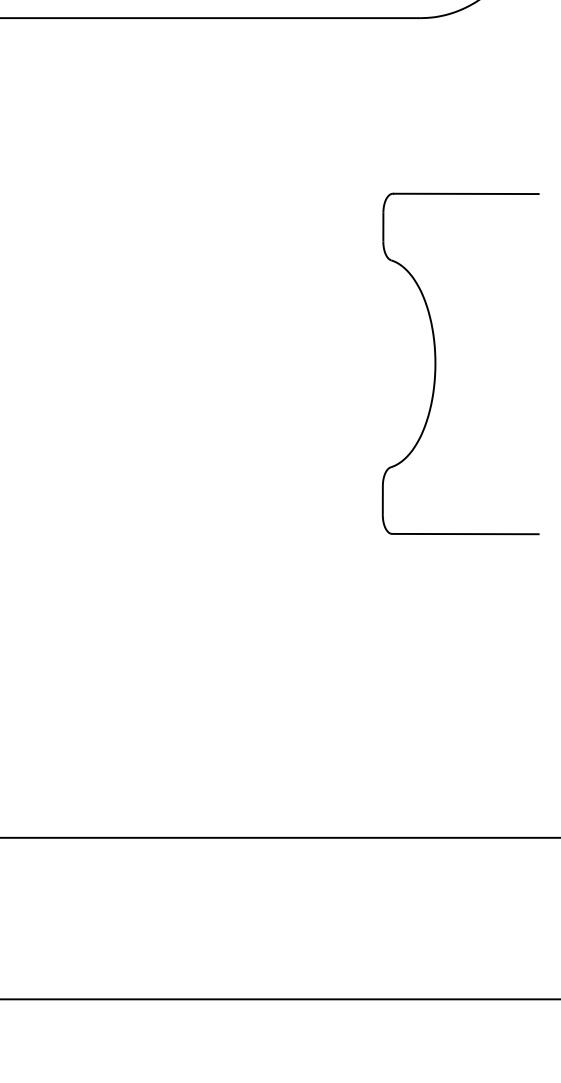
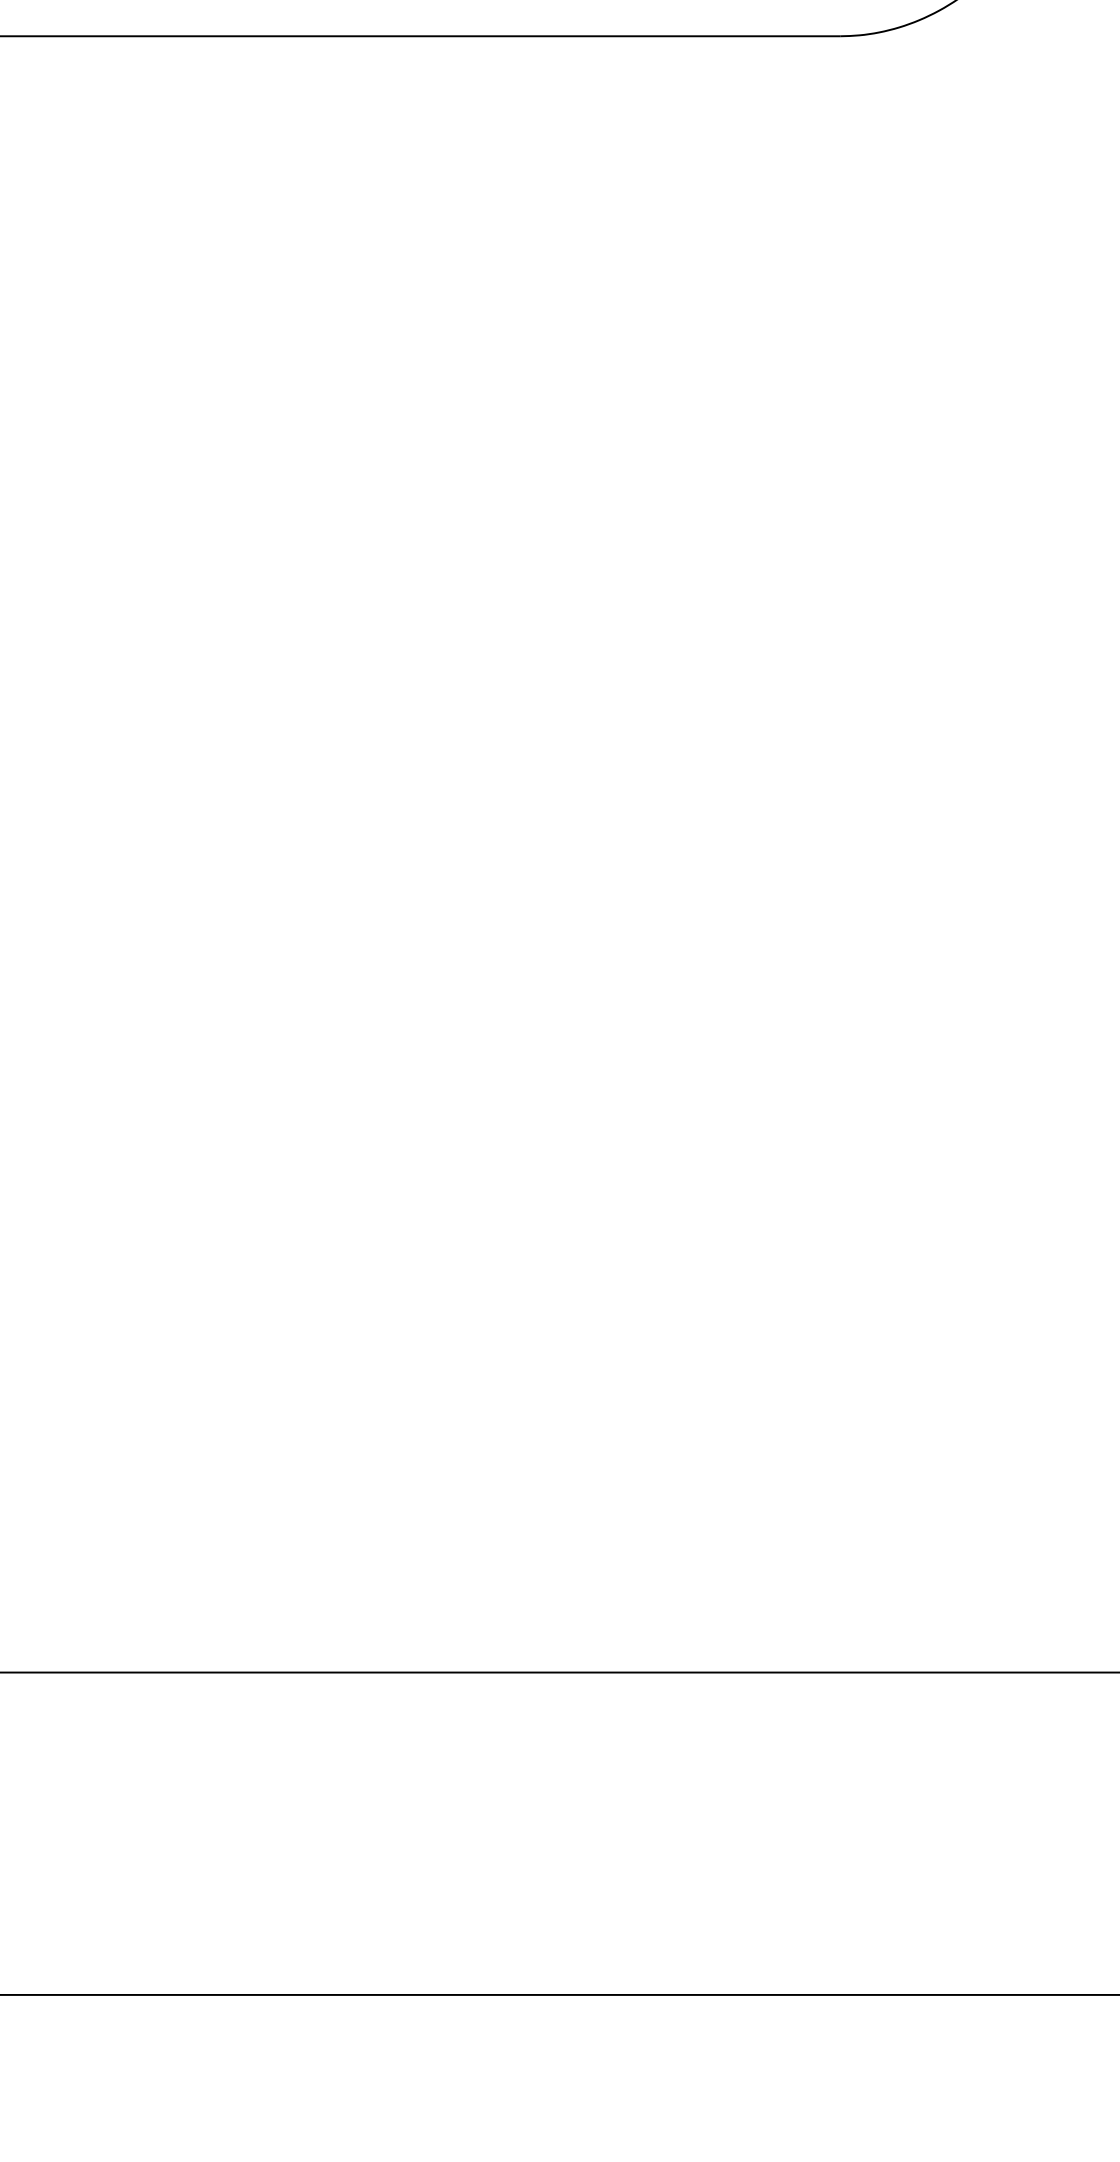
part: (436, 363) -> (871, 725), removed

